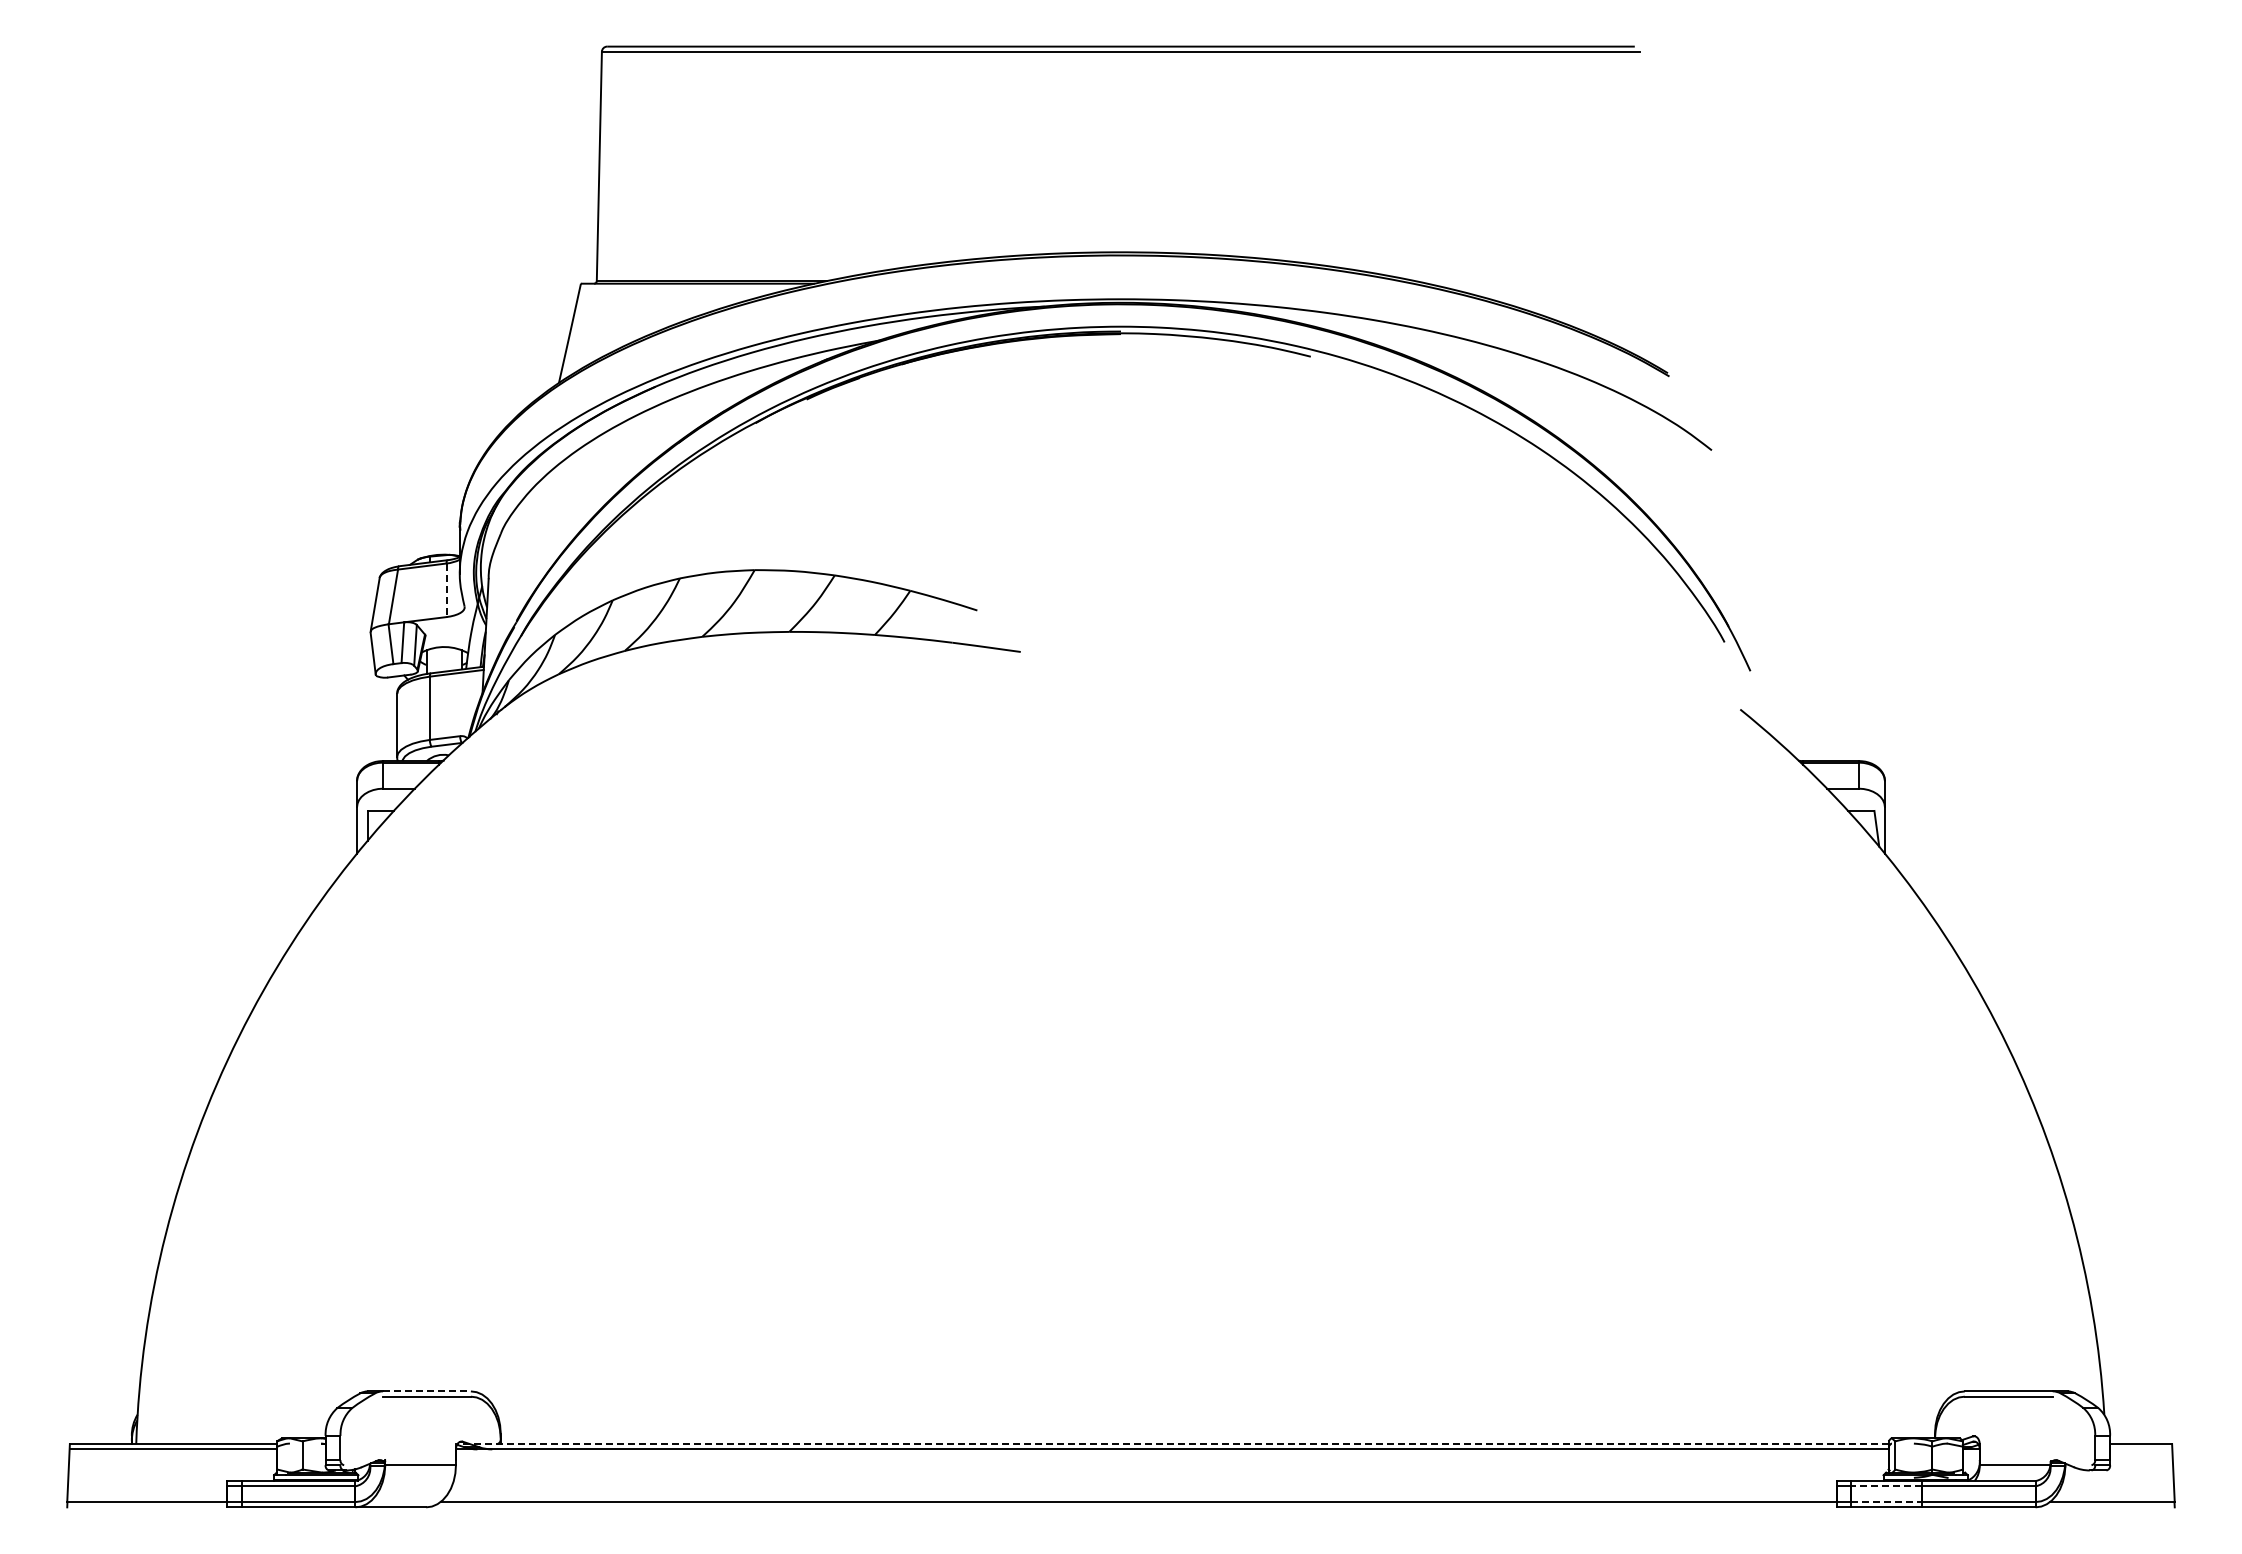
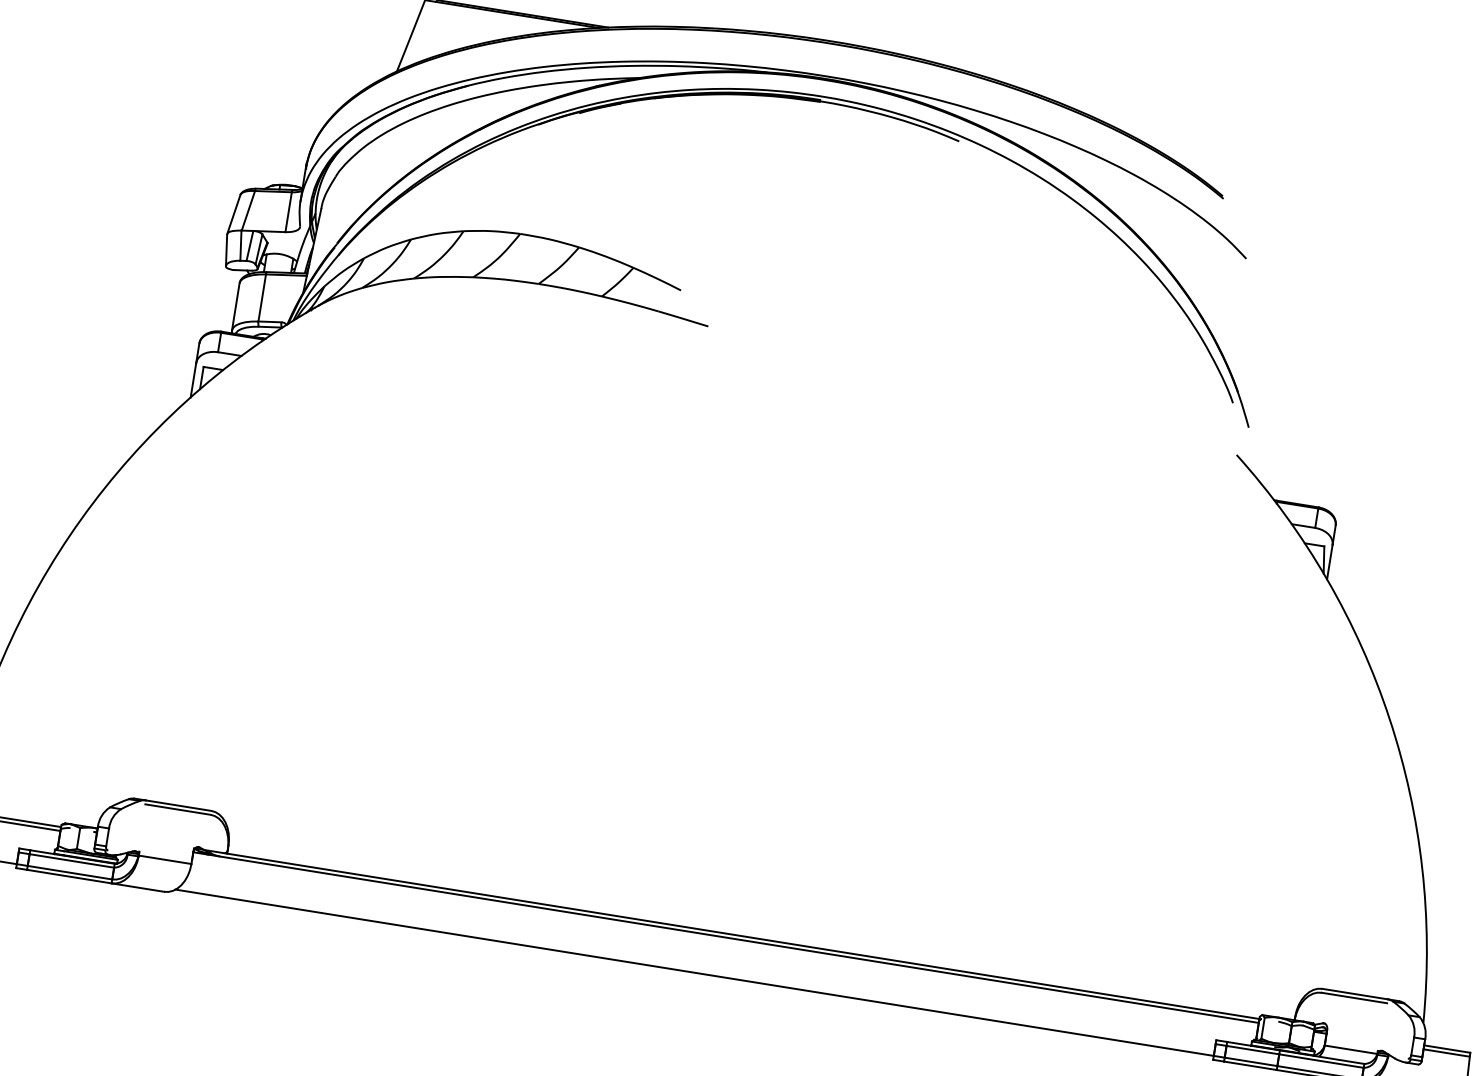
line: (446, 590) -> (288, 212), dashed -> solid
line: (426, 1391) -> (178, 805), dashed -> solid
line: (1173, 1444) -> (727, 934), dashed -> solid
line: (2141, 1449) -> (1446, 1053), added
line: (1886, 1486) -> (1252, 1050), dashed -> solid
line: (1887, 1502) -> (1251, 1062), dashed -> solid

